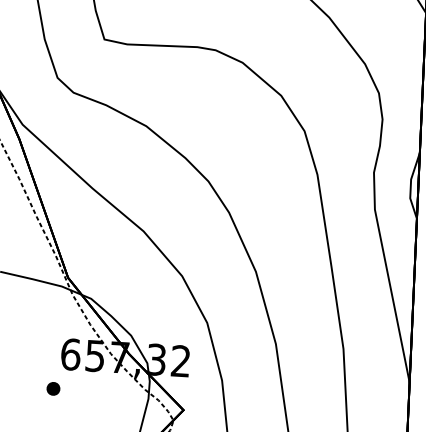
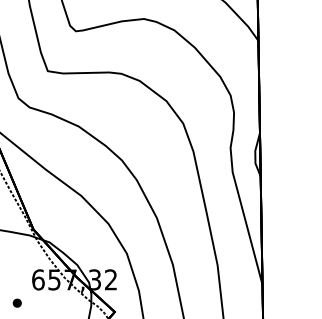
part: (52, 387) -> (16, 302), moved

